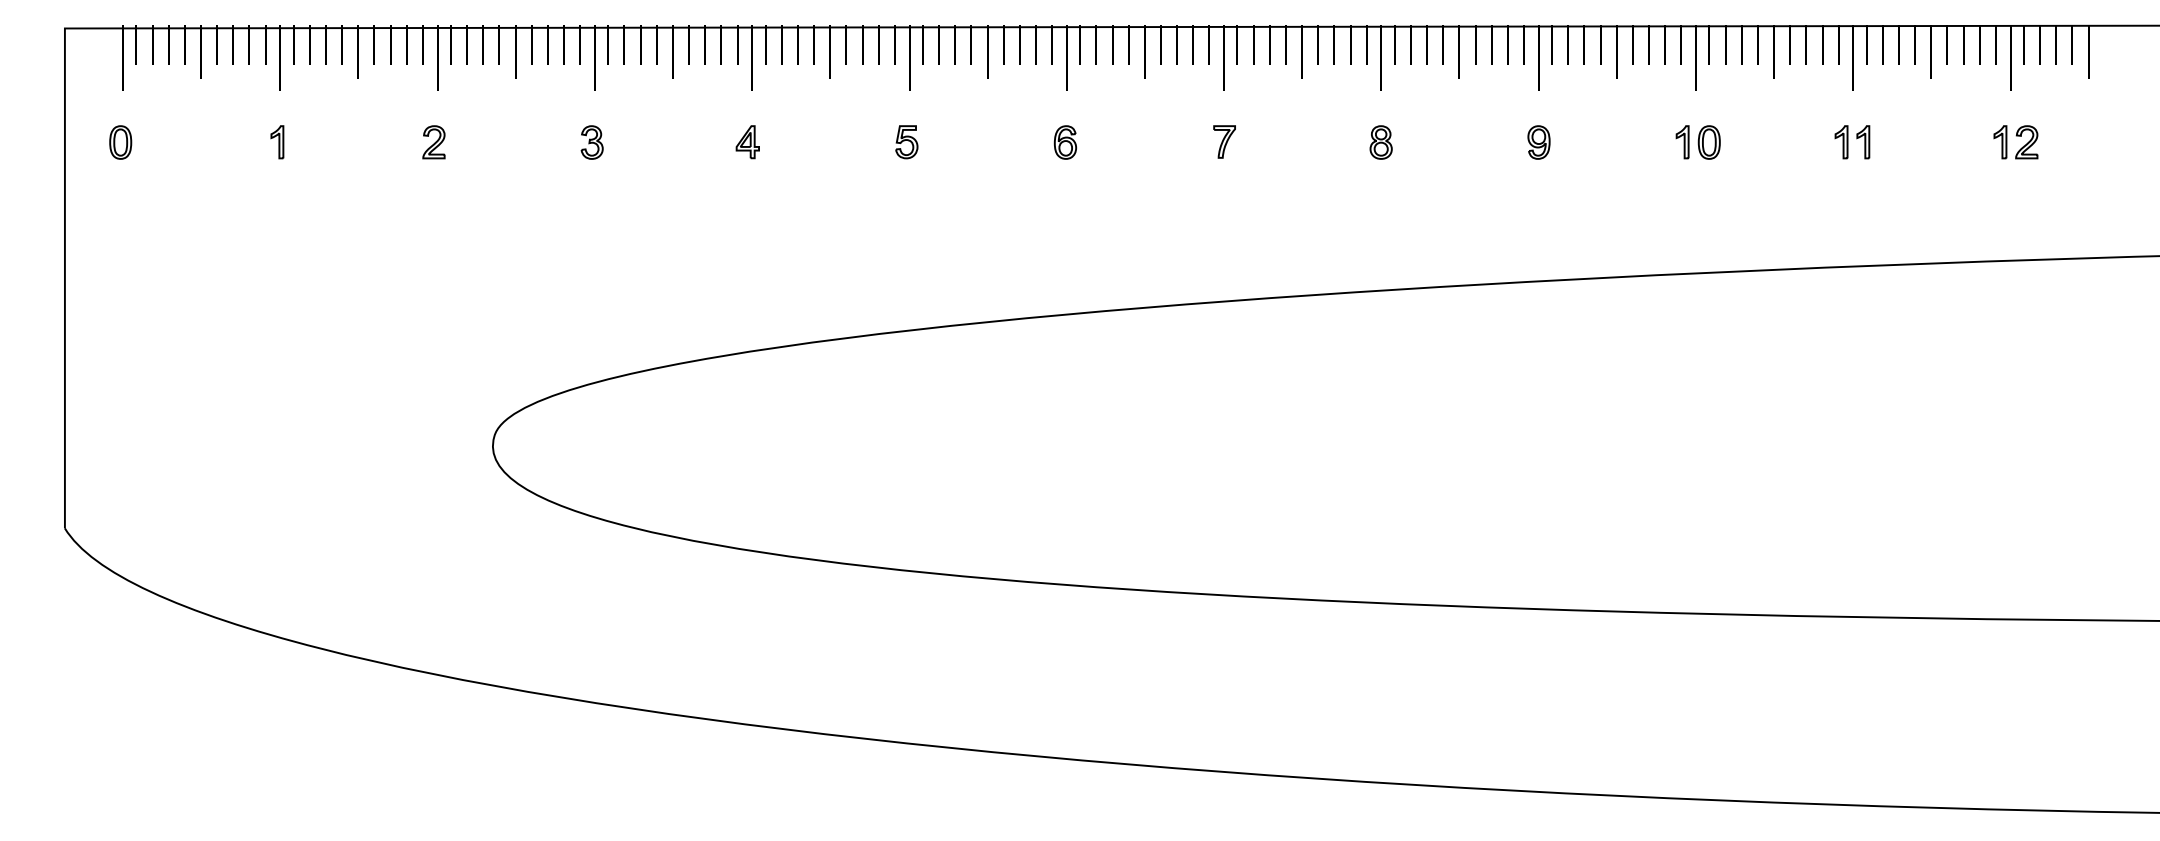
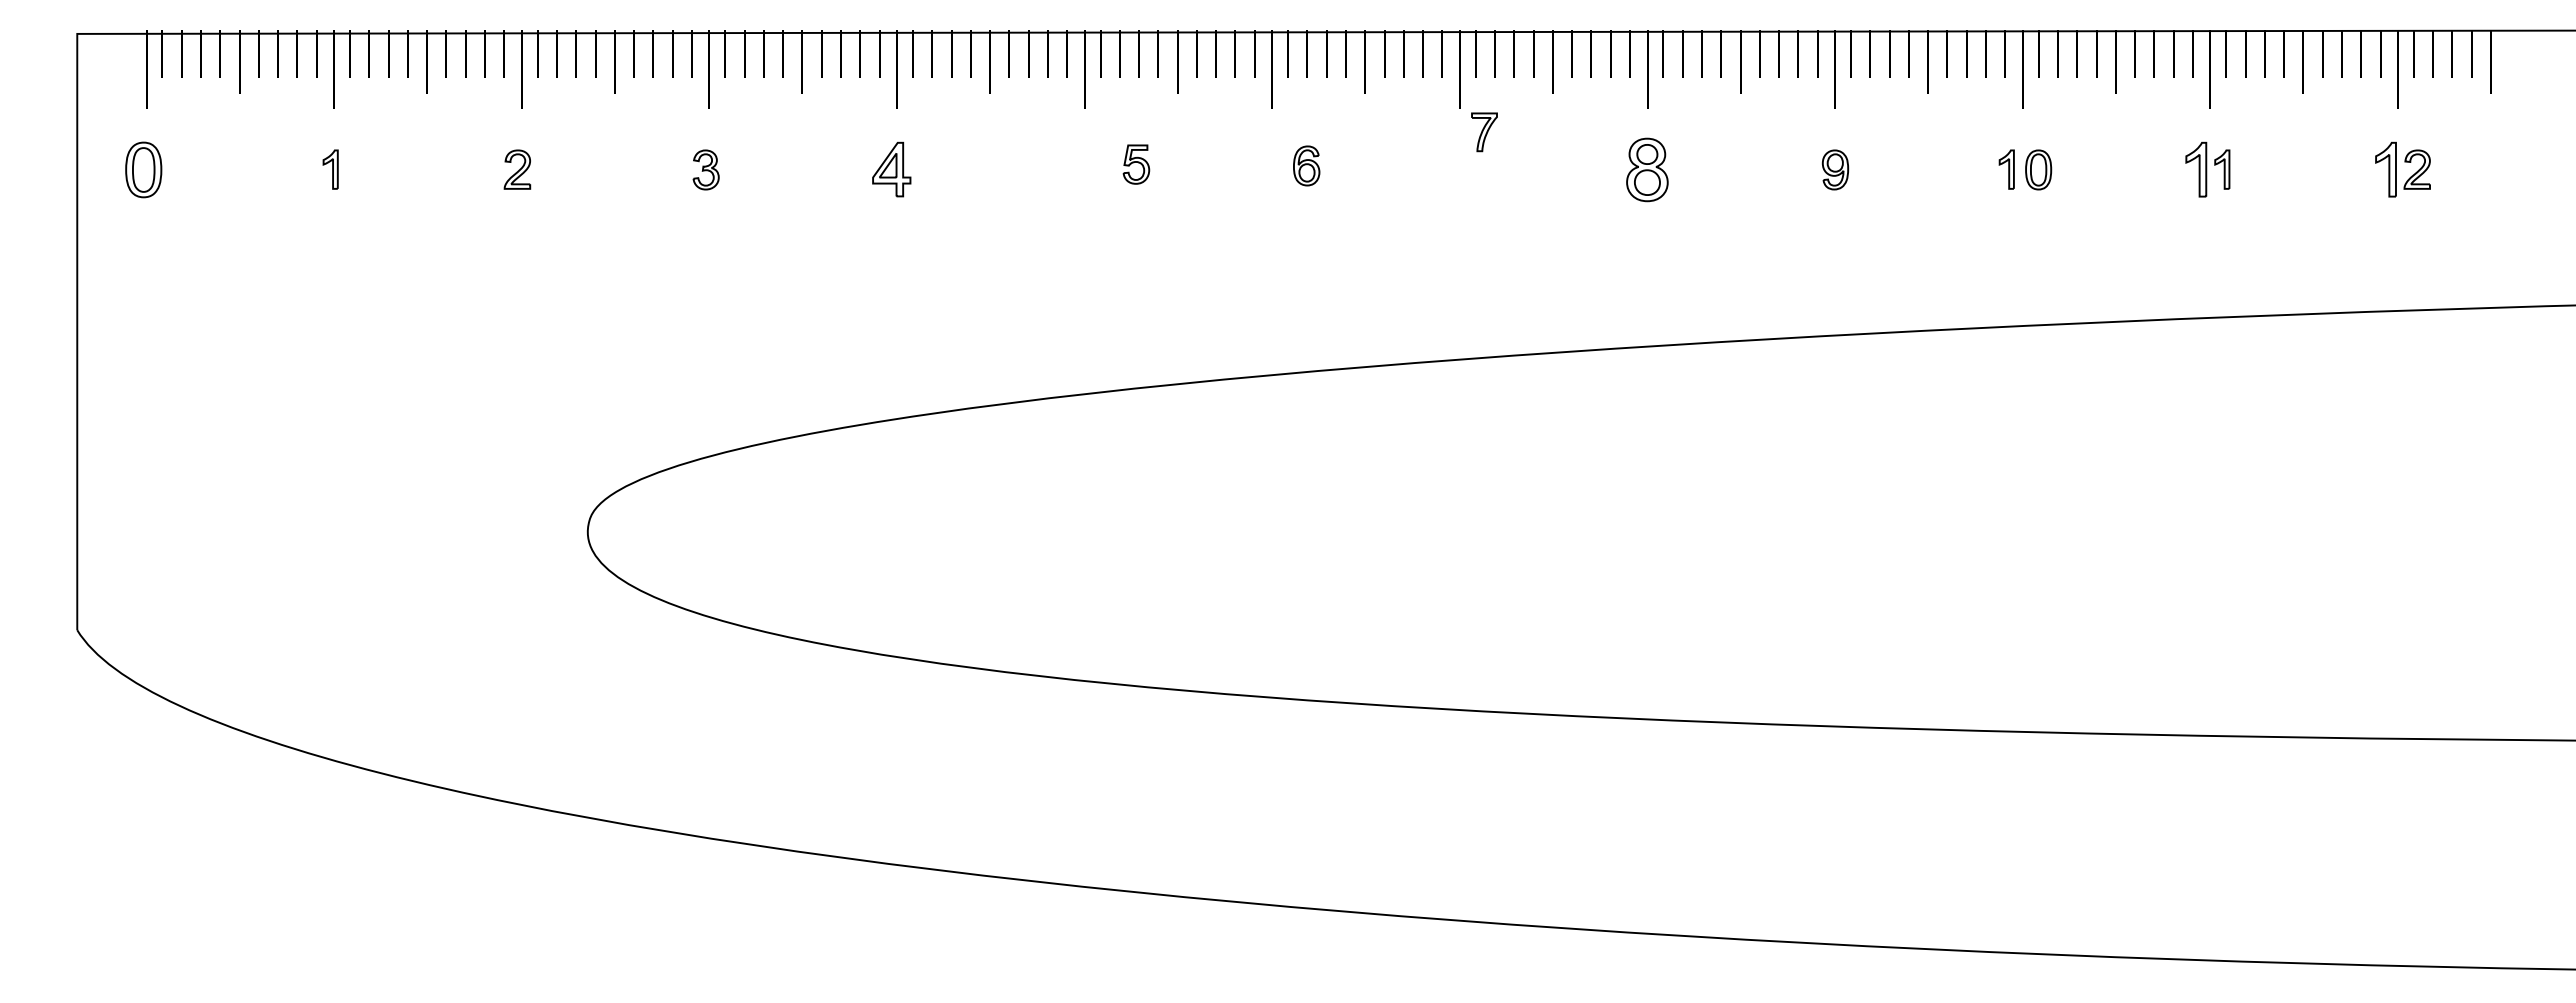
part: (120, 142) -> (143, 169), size x1.4
part: (747, 142) -> (891, 169), size x1.4
part: (906, 142) -> (1136, 164), moved
part: (1065, 142) -> (1306, 165), moved
part: (1224, 142) -> (1484, 132), moved
part: (1380, 142) -> (1646, 169), size x1.6
part: (1841, 142) -> (2196, 169), size x1.4
part: (2000, 142) -> (2385, 169), size x1.4

